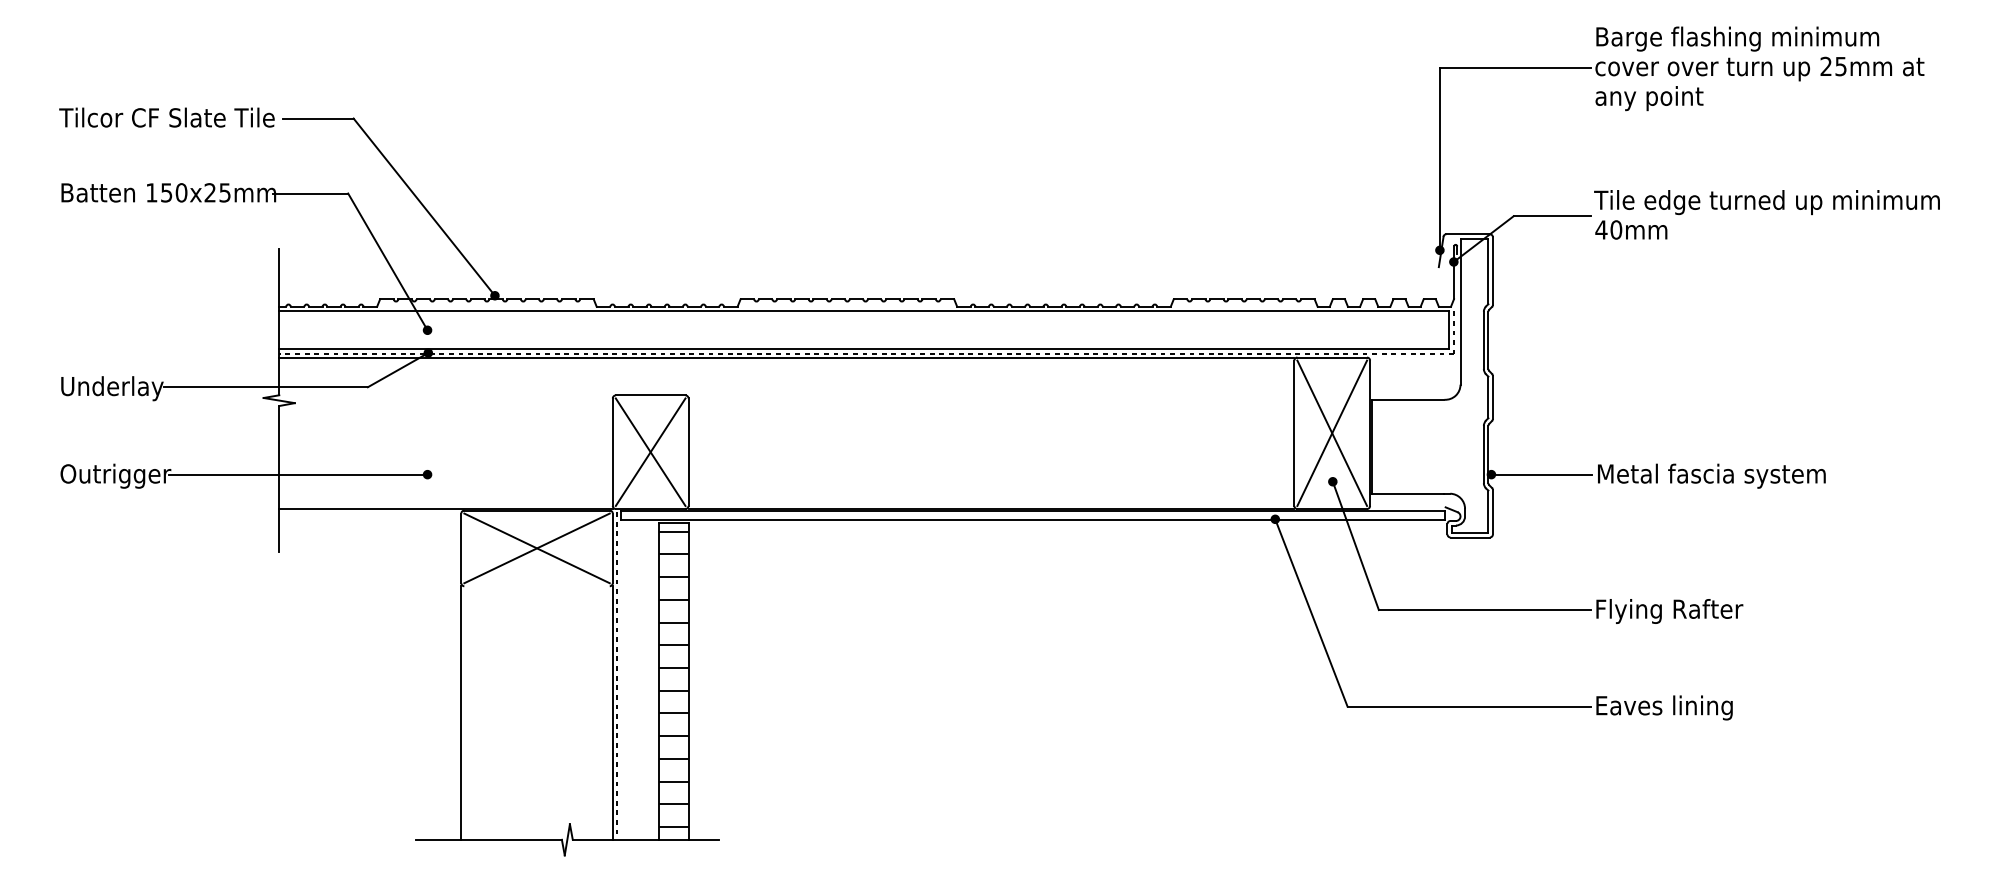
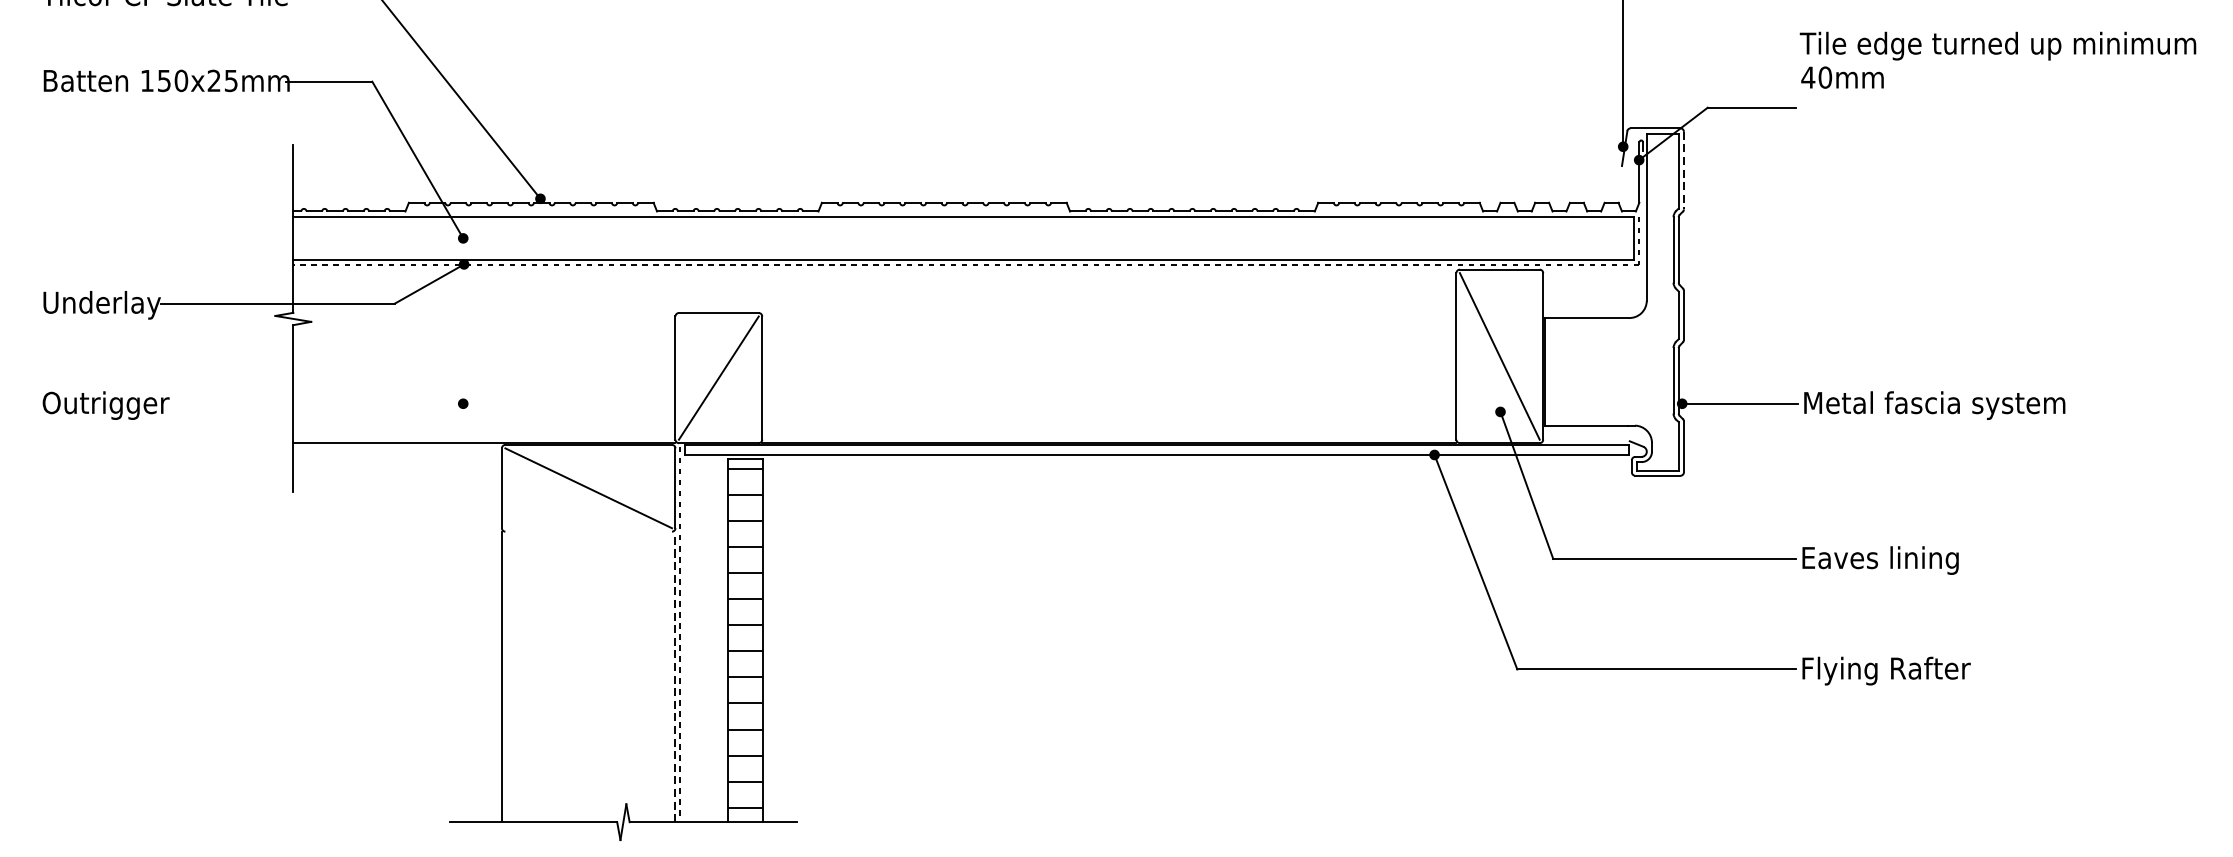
text: (1766, 214) -> (1997, 59), moved
line: (1492, 271) -> (1683, 171), solid -> dashed
line: (786, 357) -> (874, 269), removed
line: (1332, 432) -> (1500, 355), removed
line: (650, 451) -> (718, 377), removed
line: (297, 474) -> (314, 403), removed
line: (536, 548) -> (588, 488), removed
text: (1670, 611) -> (1887, 560), Flying Rafter -> Eaves lining
text: (1670, 707) -> (1887, 670), Eaves lining -> Flying Rafter
line: (612, 713) -> (675, 677), solid -> dashed

